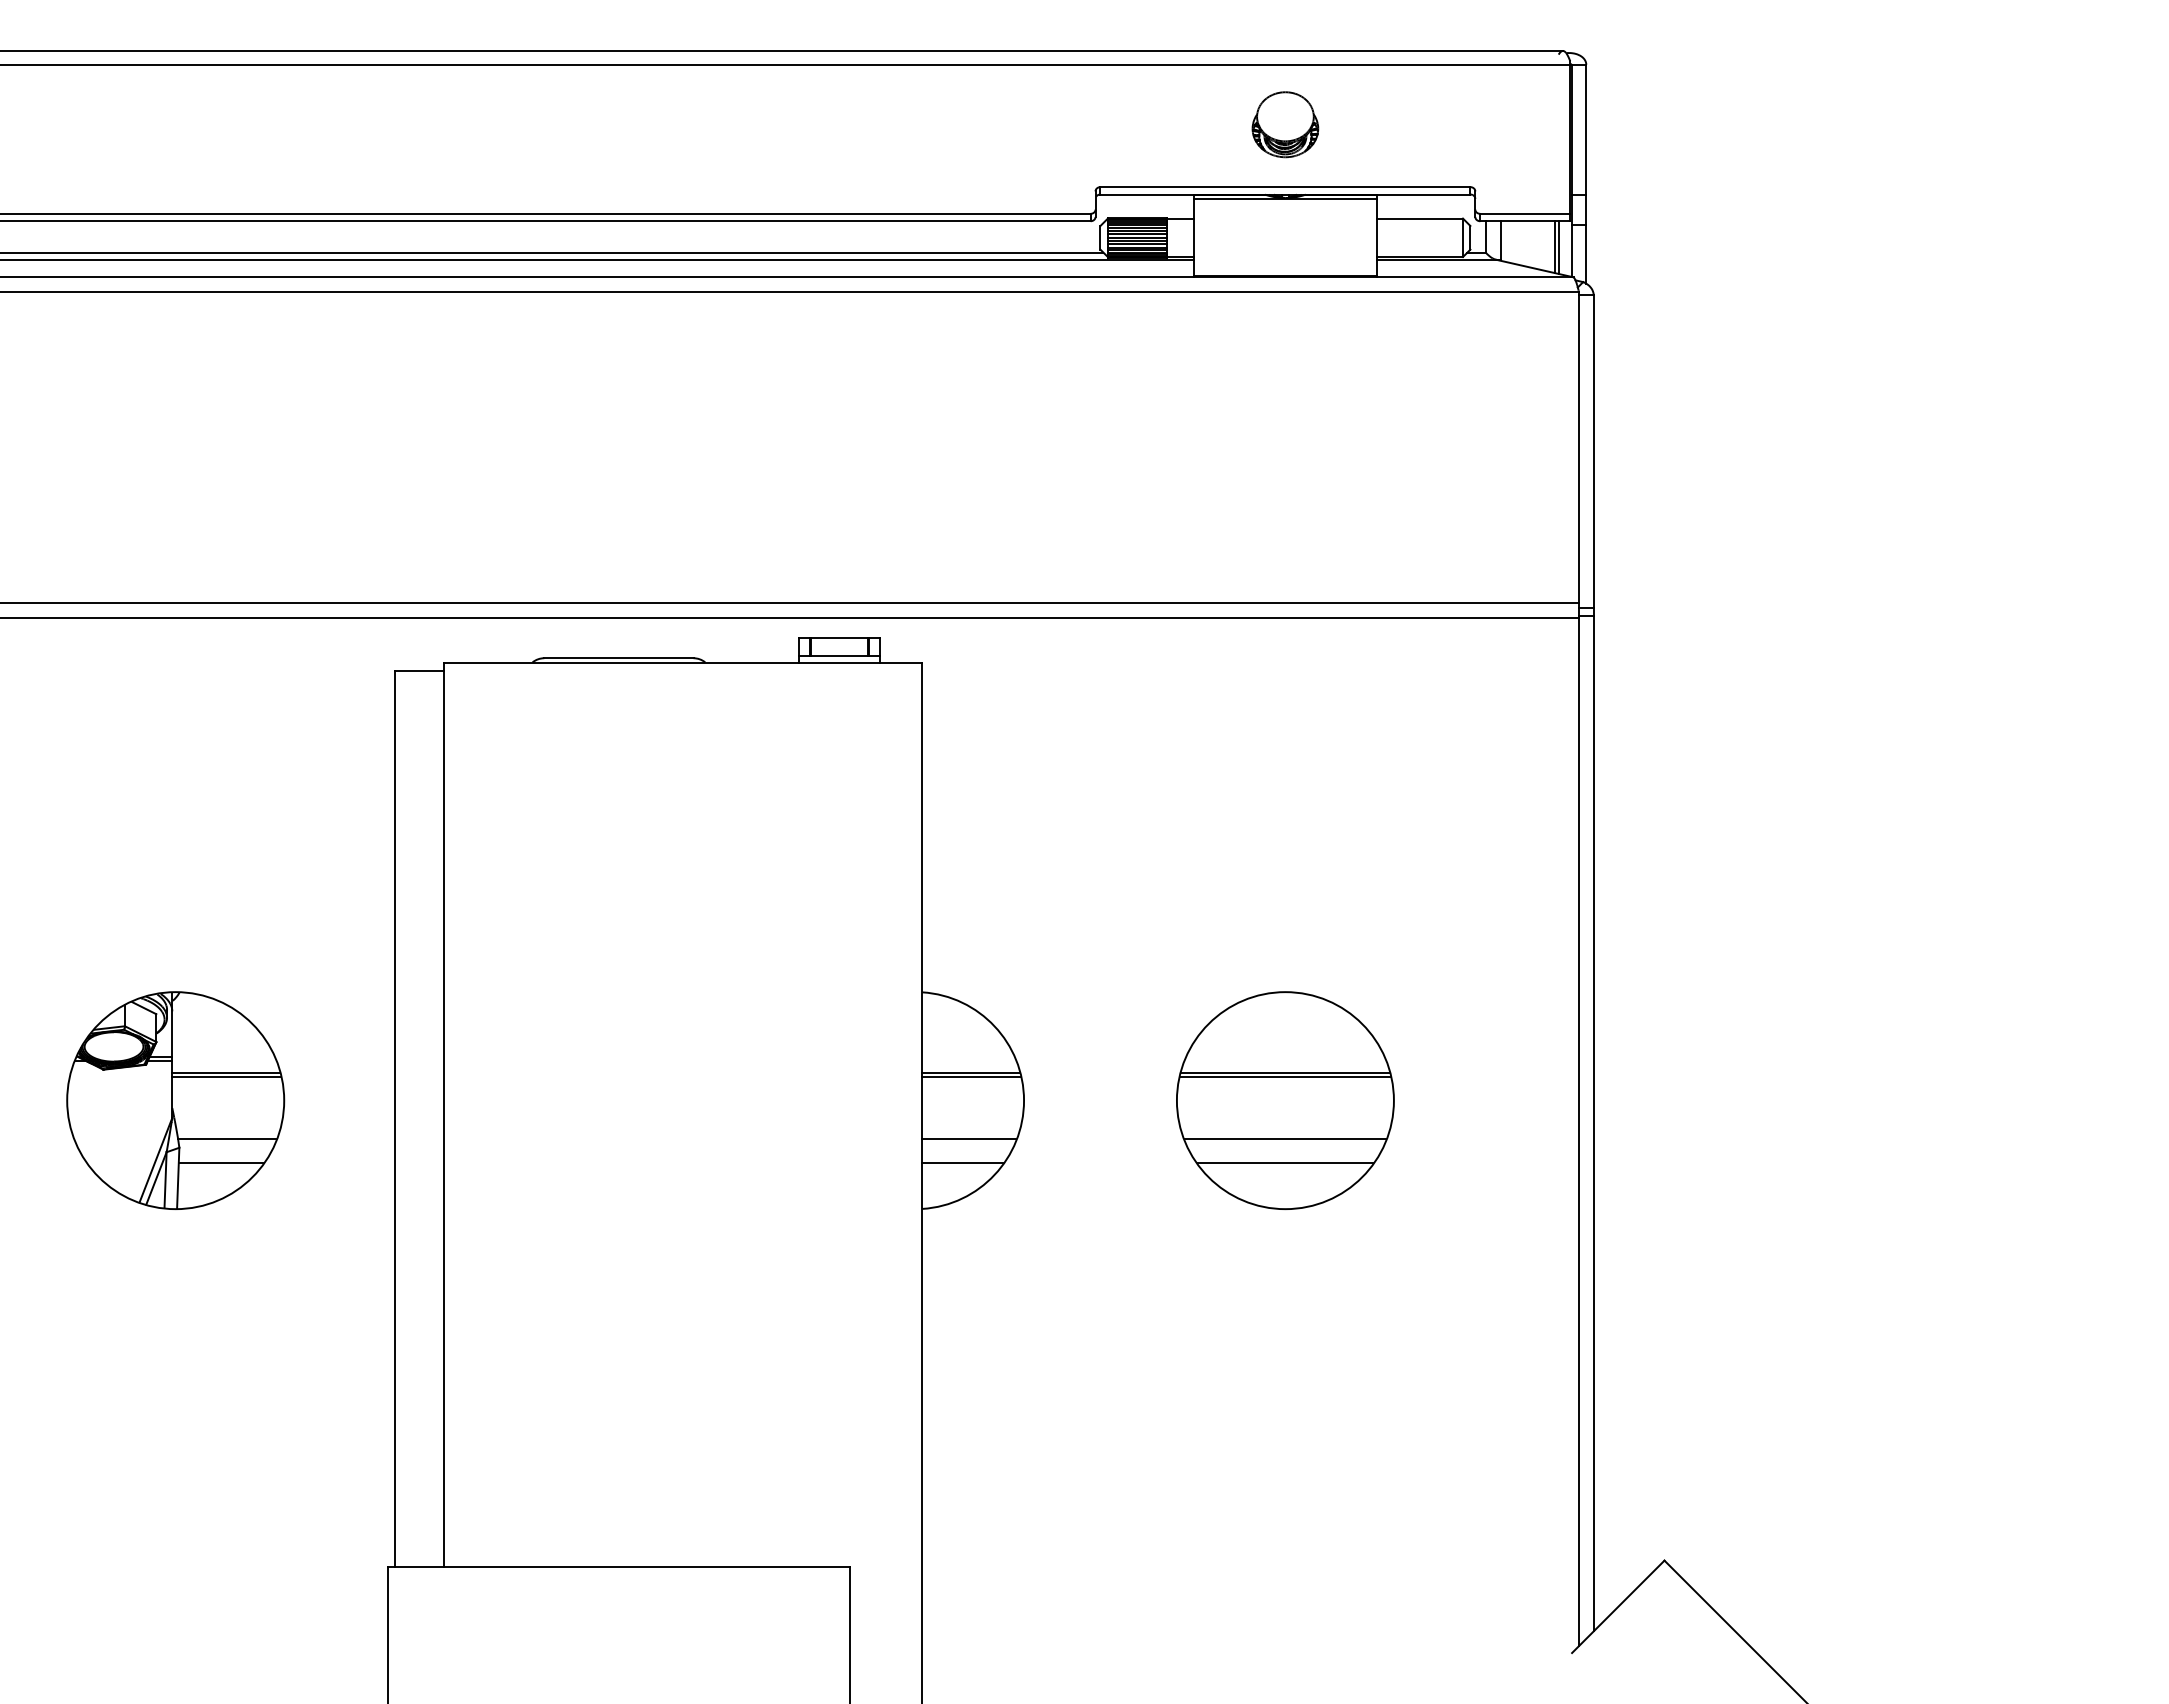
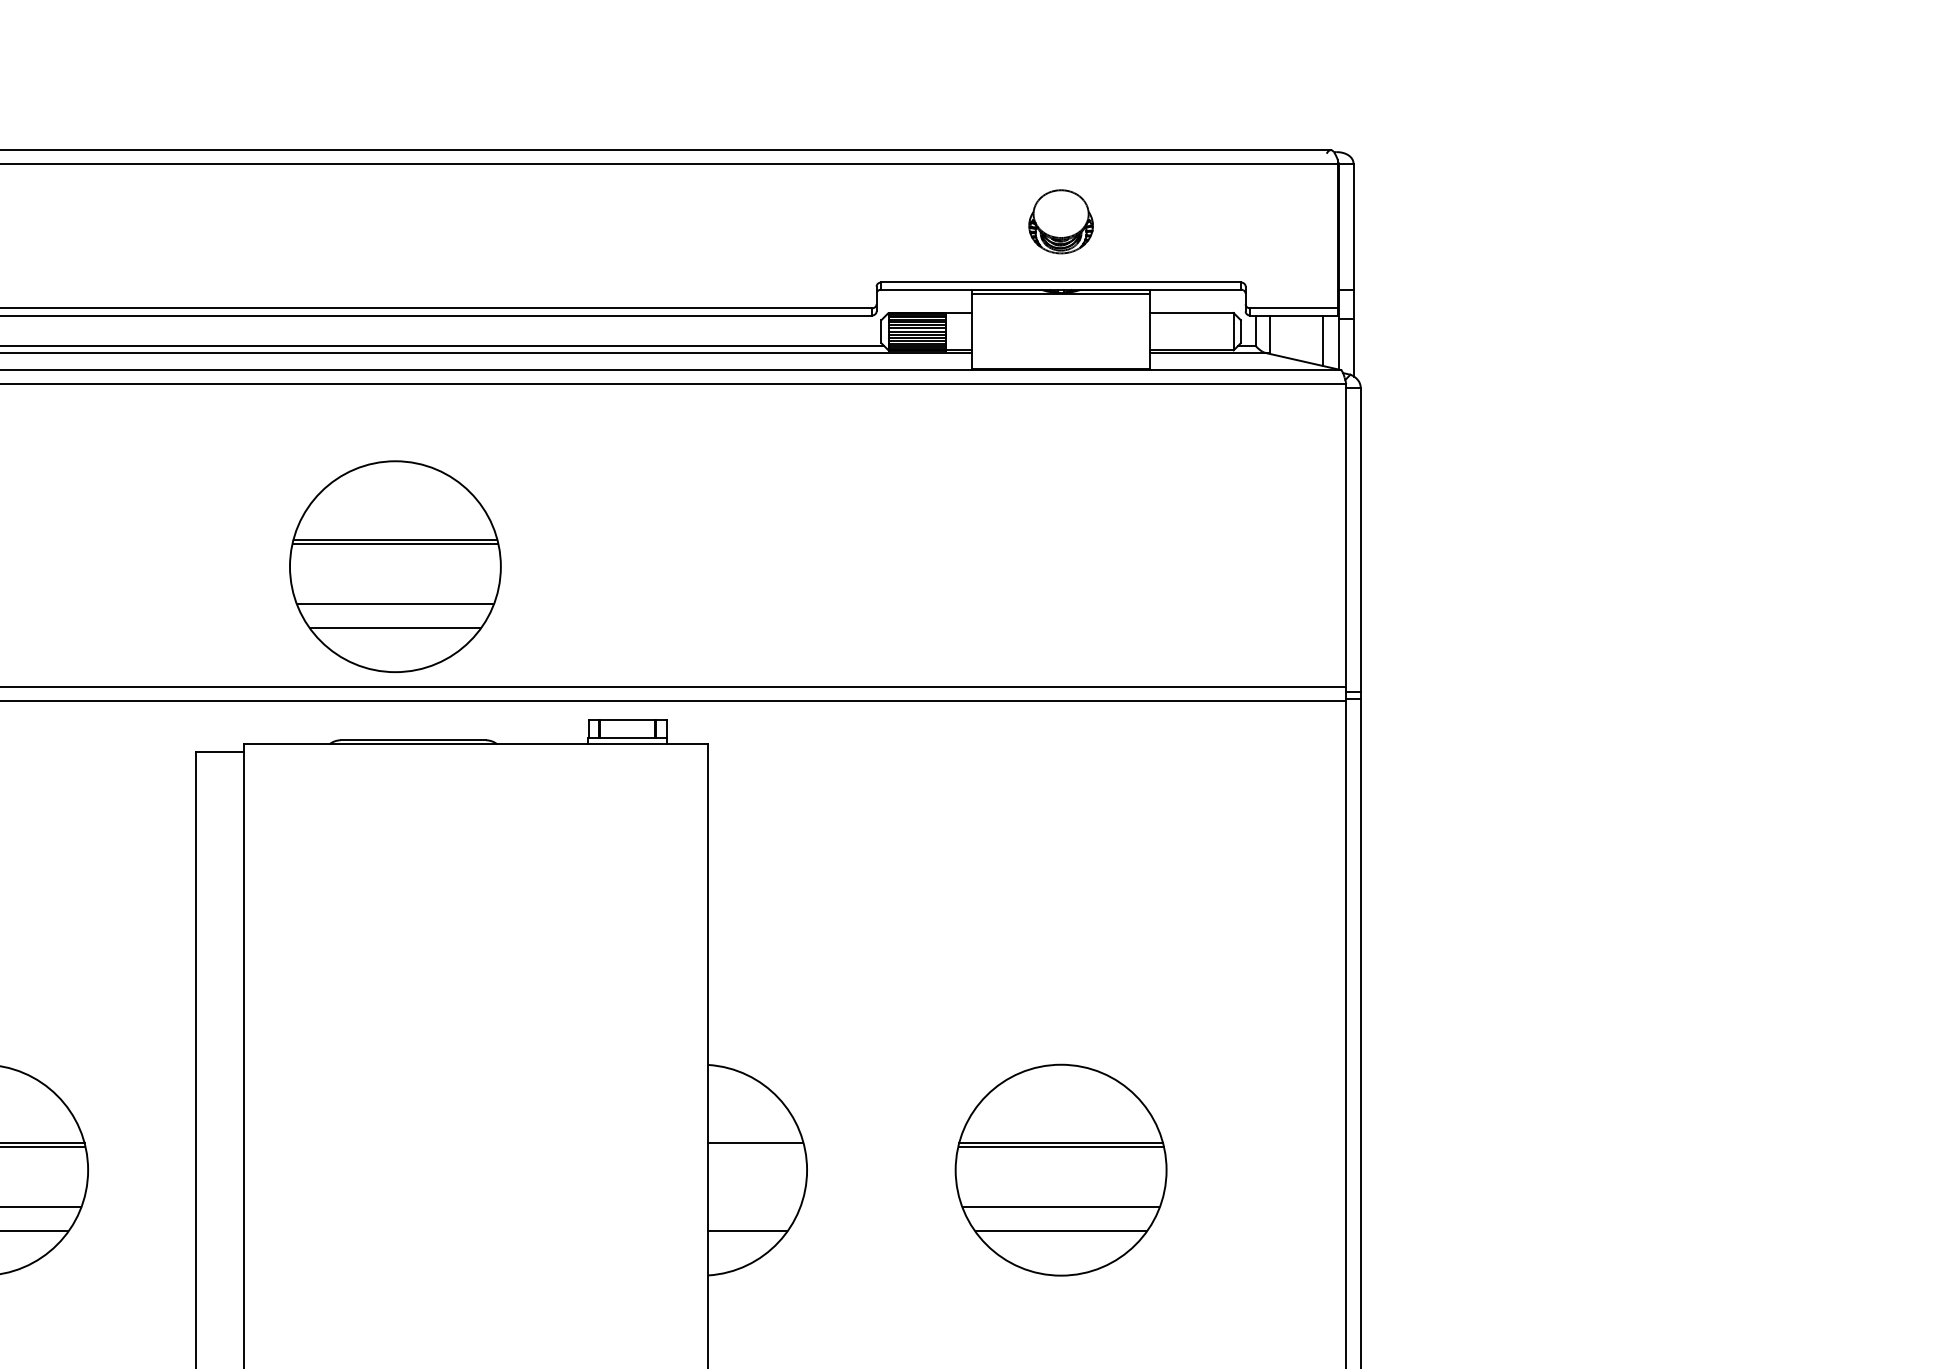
line: (1558, 247) -> (1326, 341), removed
part: (600, 479) -> (395, 566), added
line: (971, 1076) -> (756, 1146), removed
line: (969, 1138) -> (754, 1206), removed

